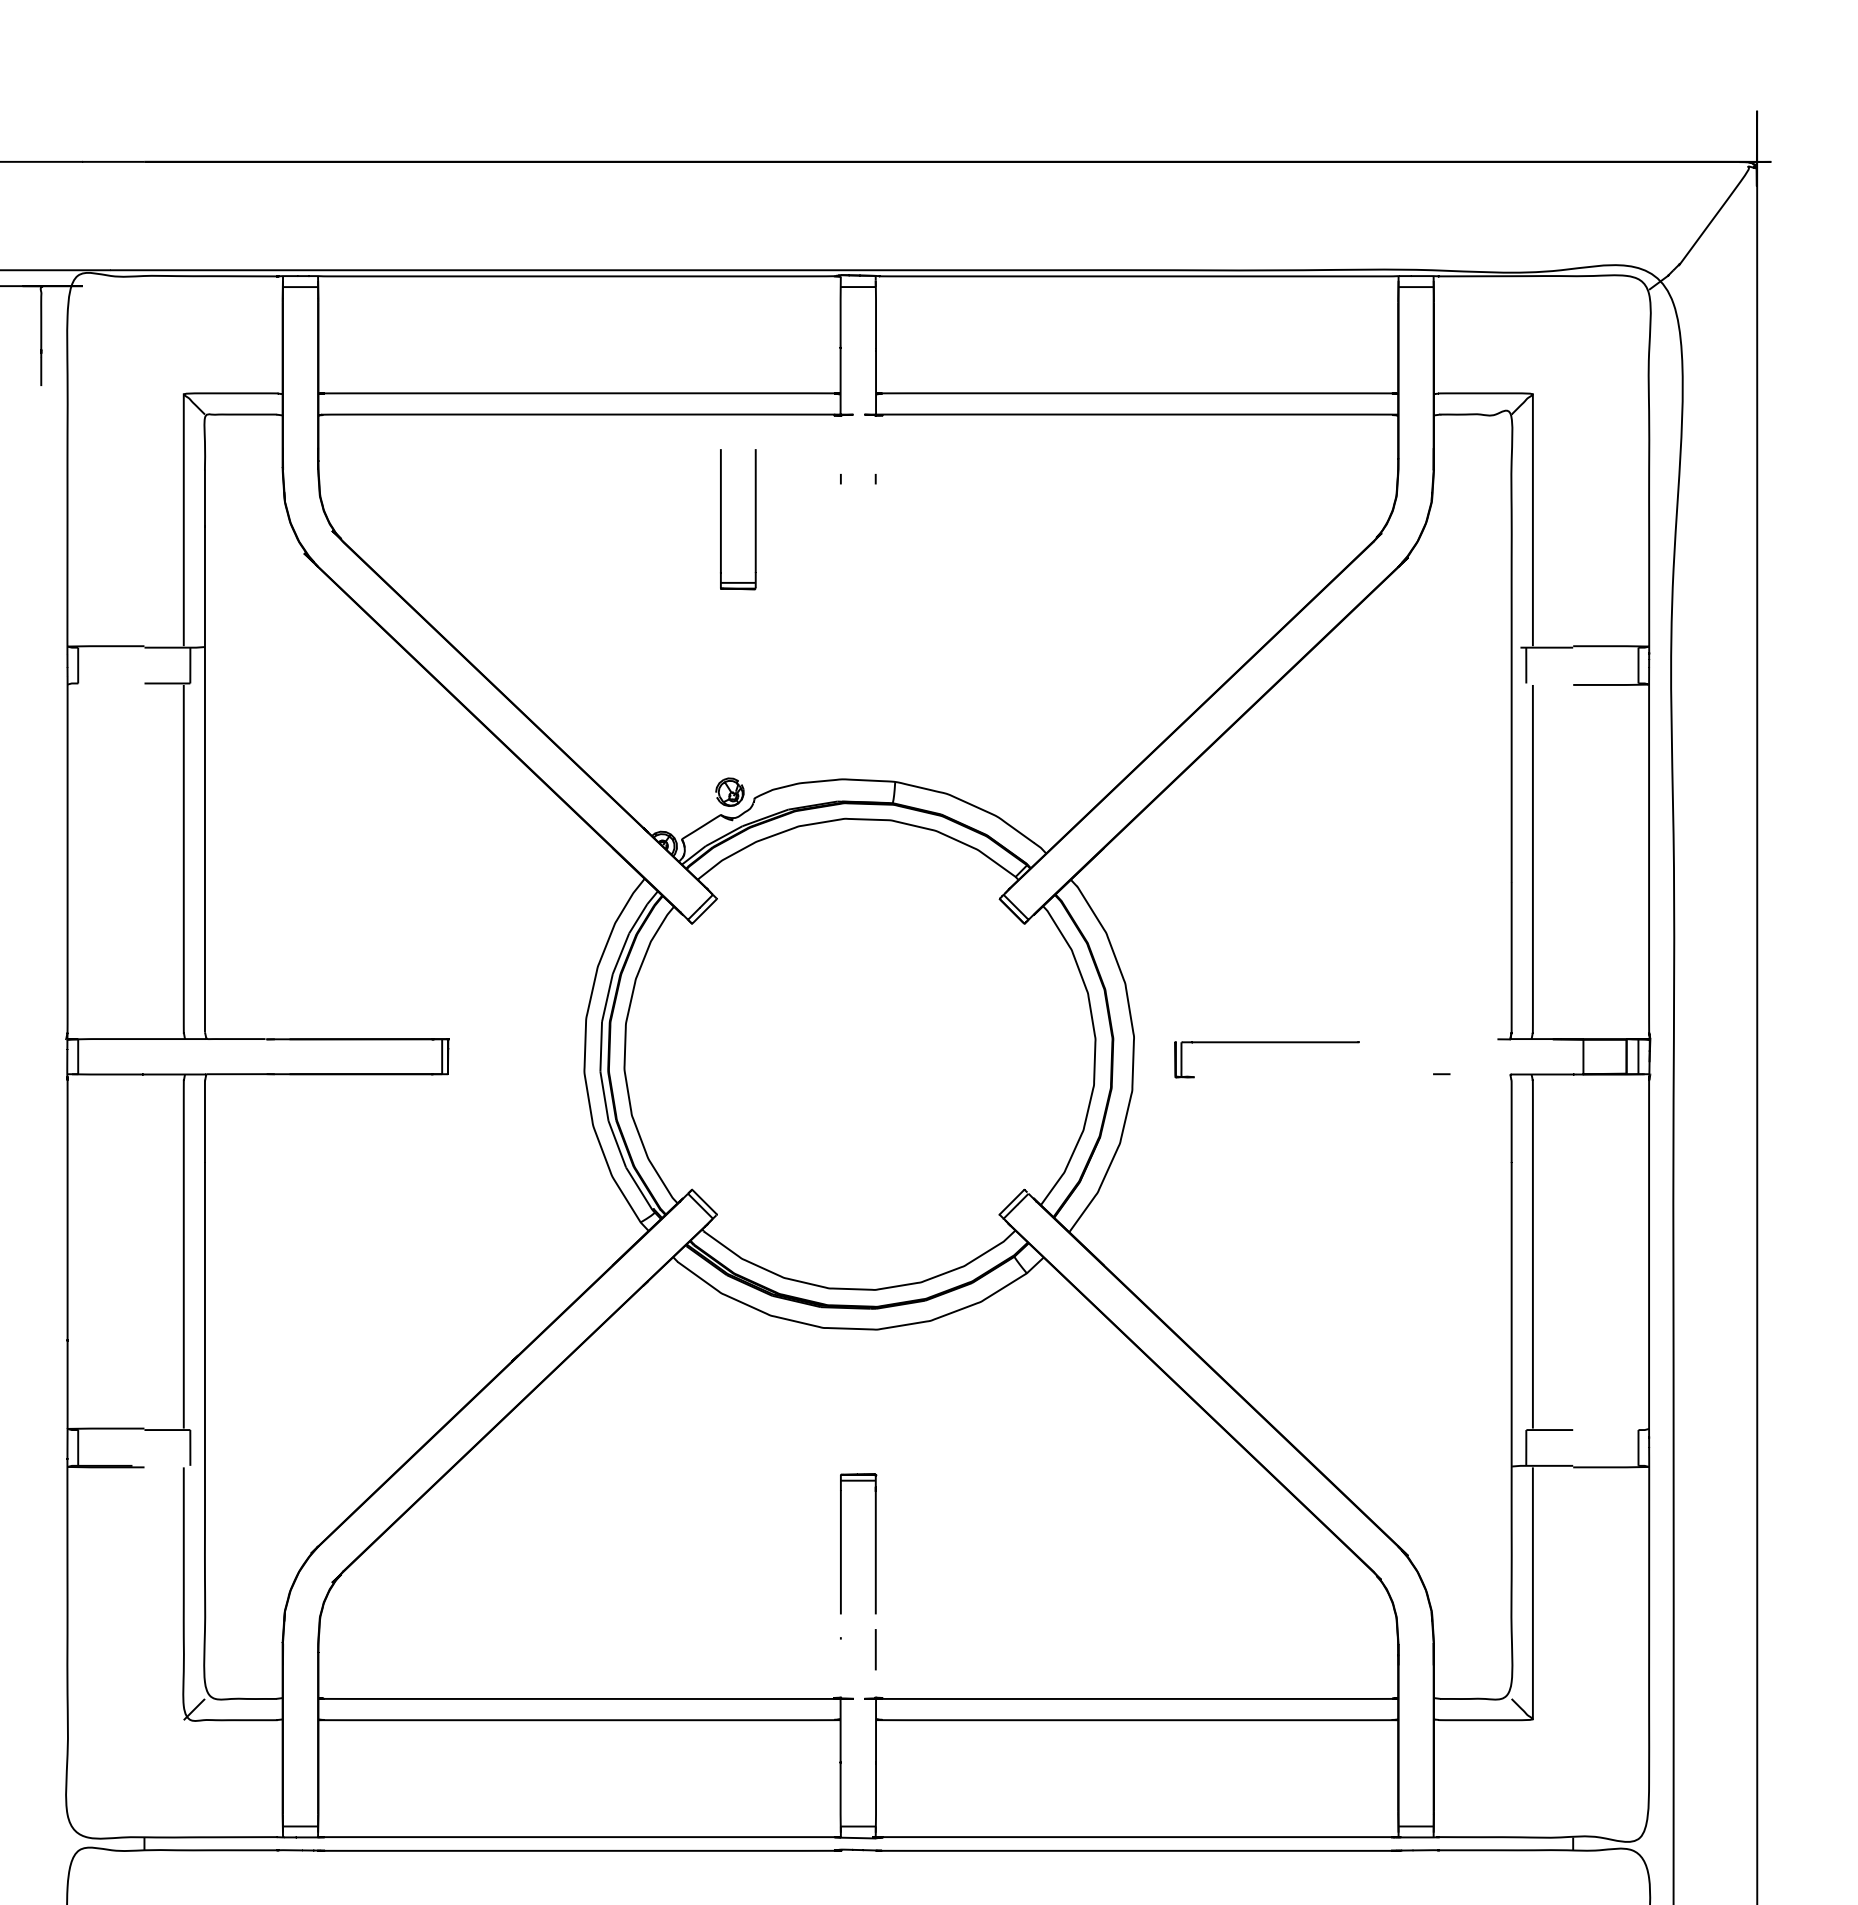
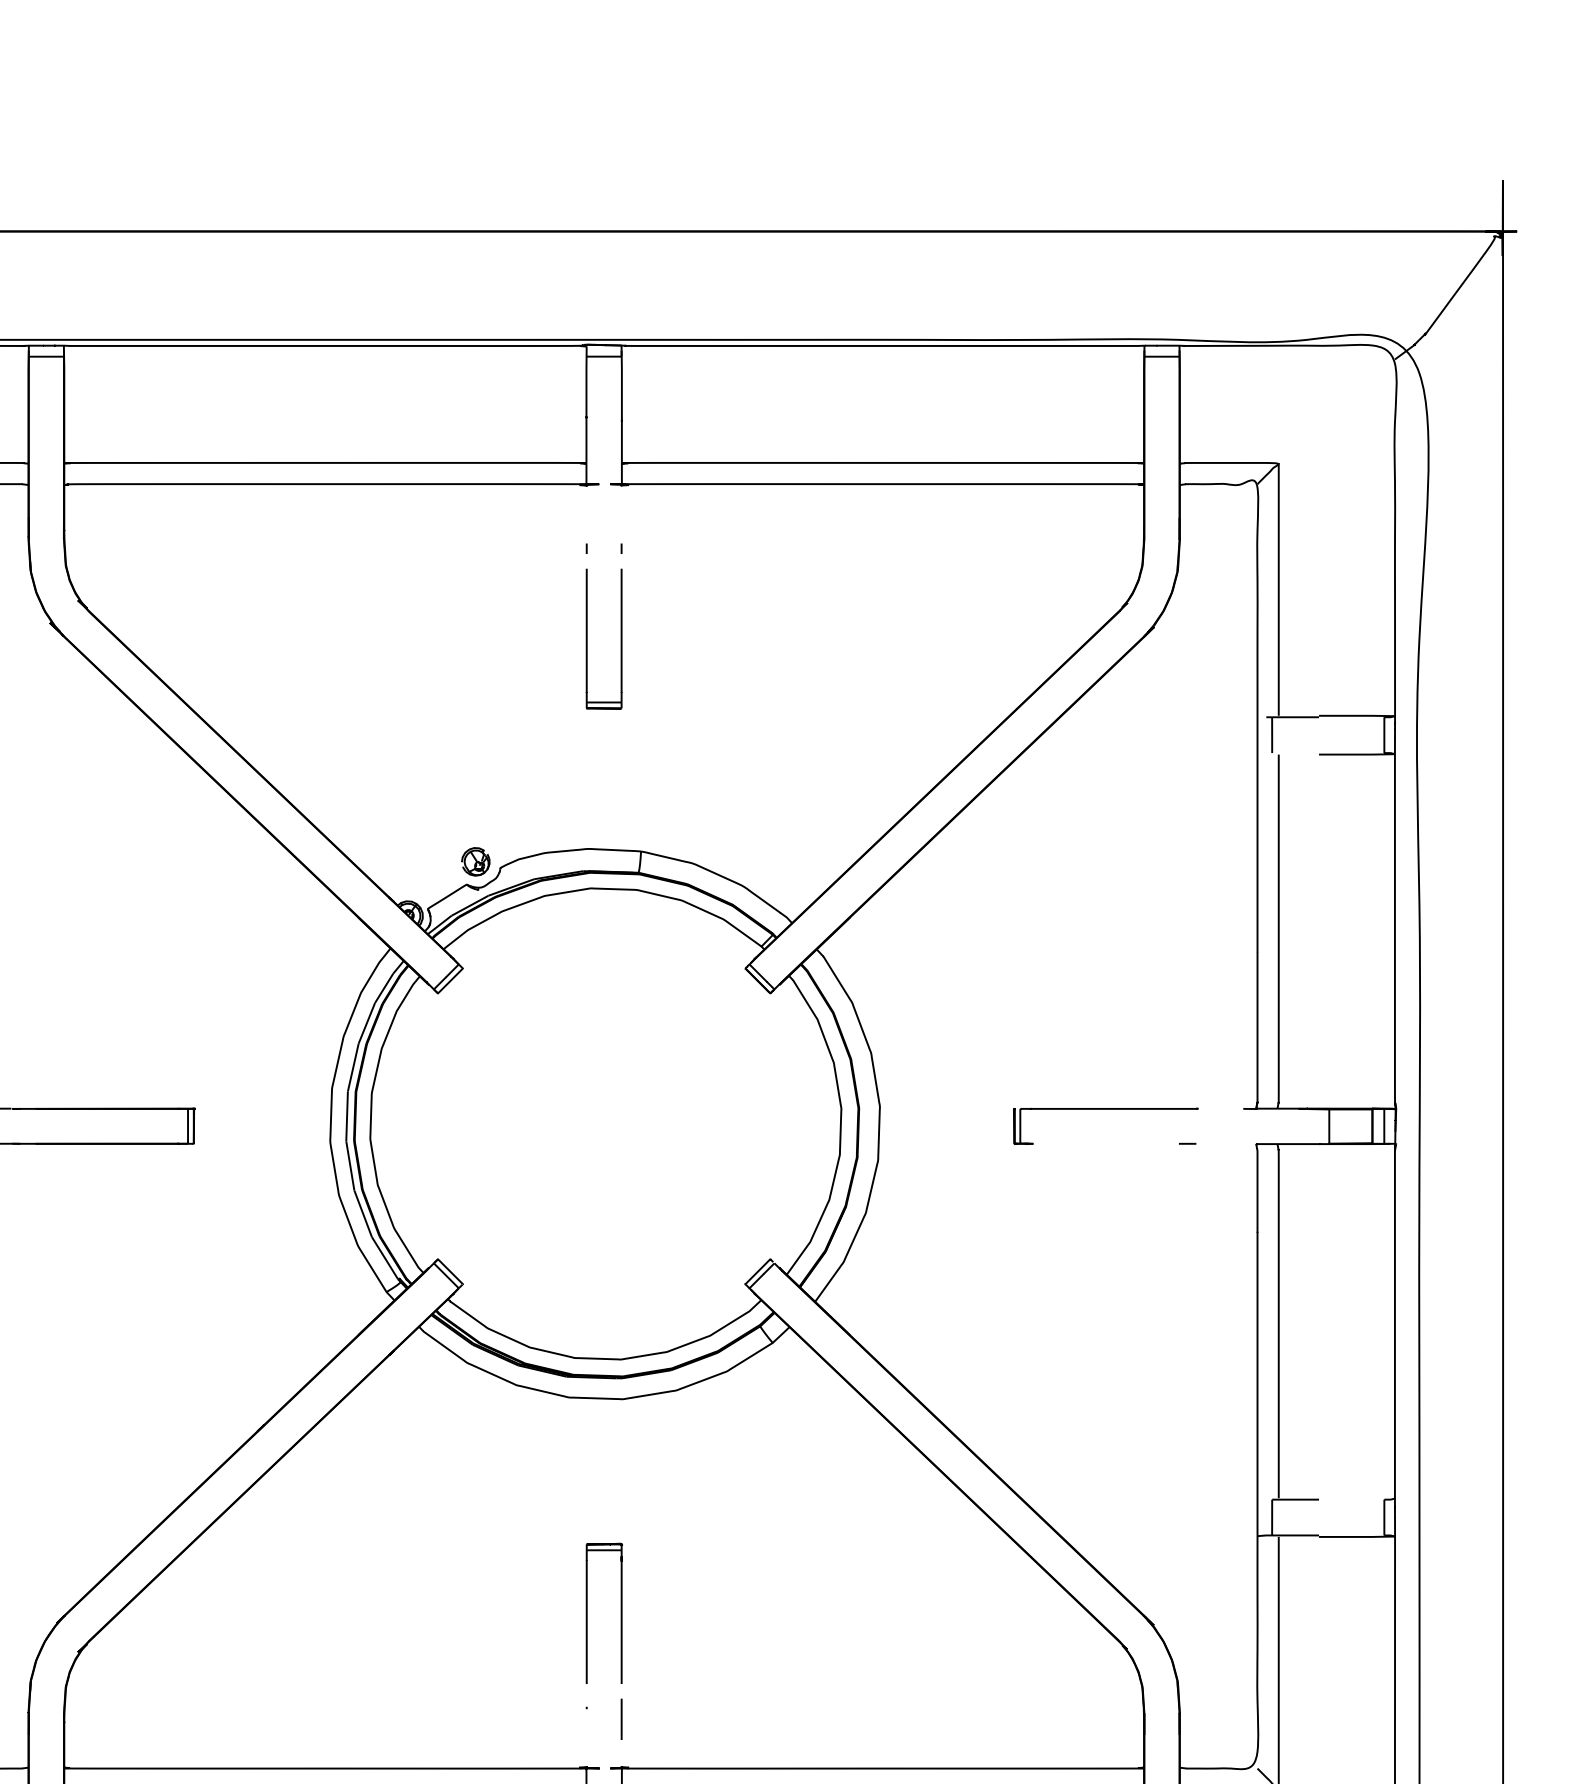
part: (754, 519) -> (620, 639), moved
part: (1266, 1043) -> (1105, 1110), moved

